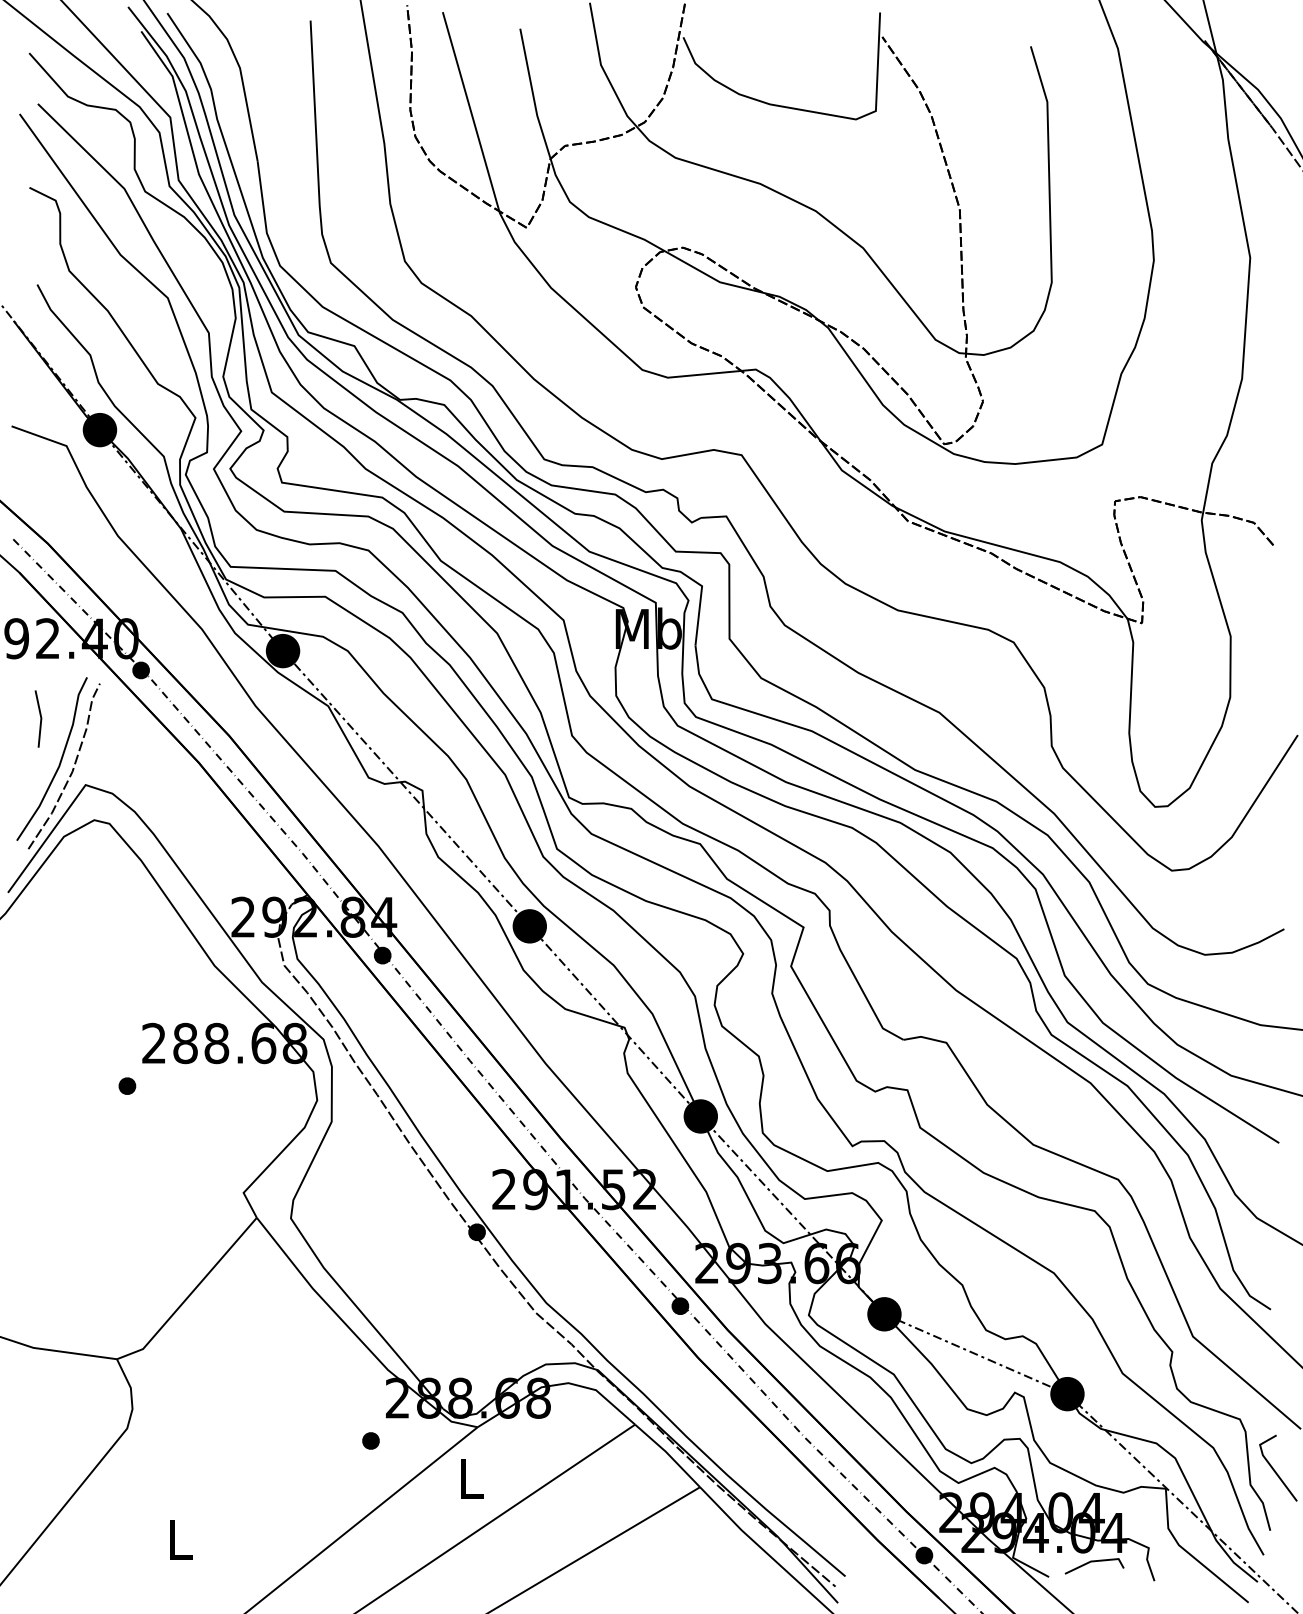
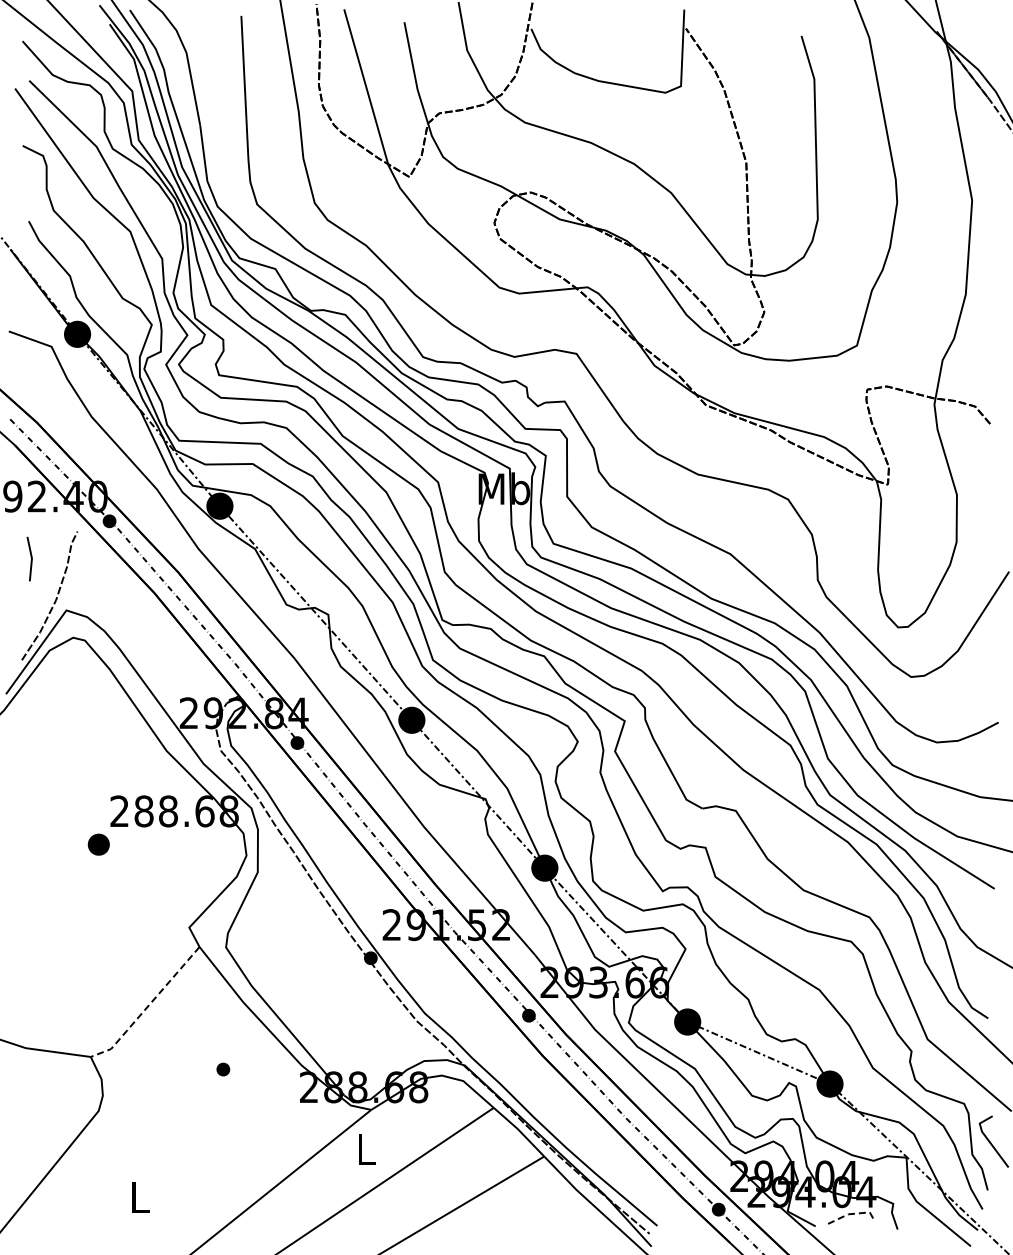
curve: (60, 759) -> (46, 590), removed
part: (126, 1086) -> (98, 844), size x1.6
line: (189, 1295) -> (147, 1007), solid -> dashed
part: (371, 1440) -> (223, 1069), moved
line: (1096, 1560) -> (852, 1213), solid -> dashed

